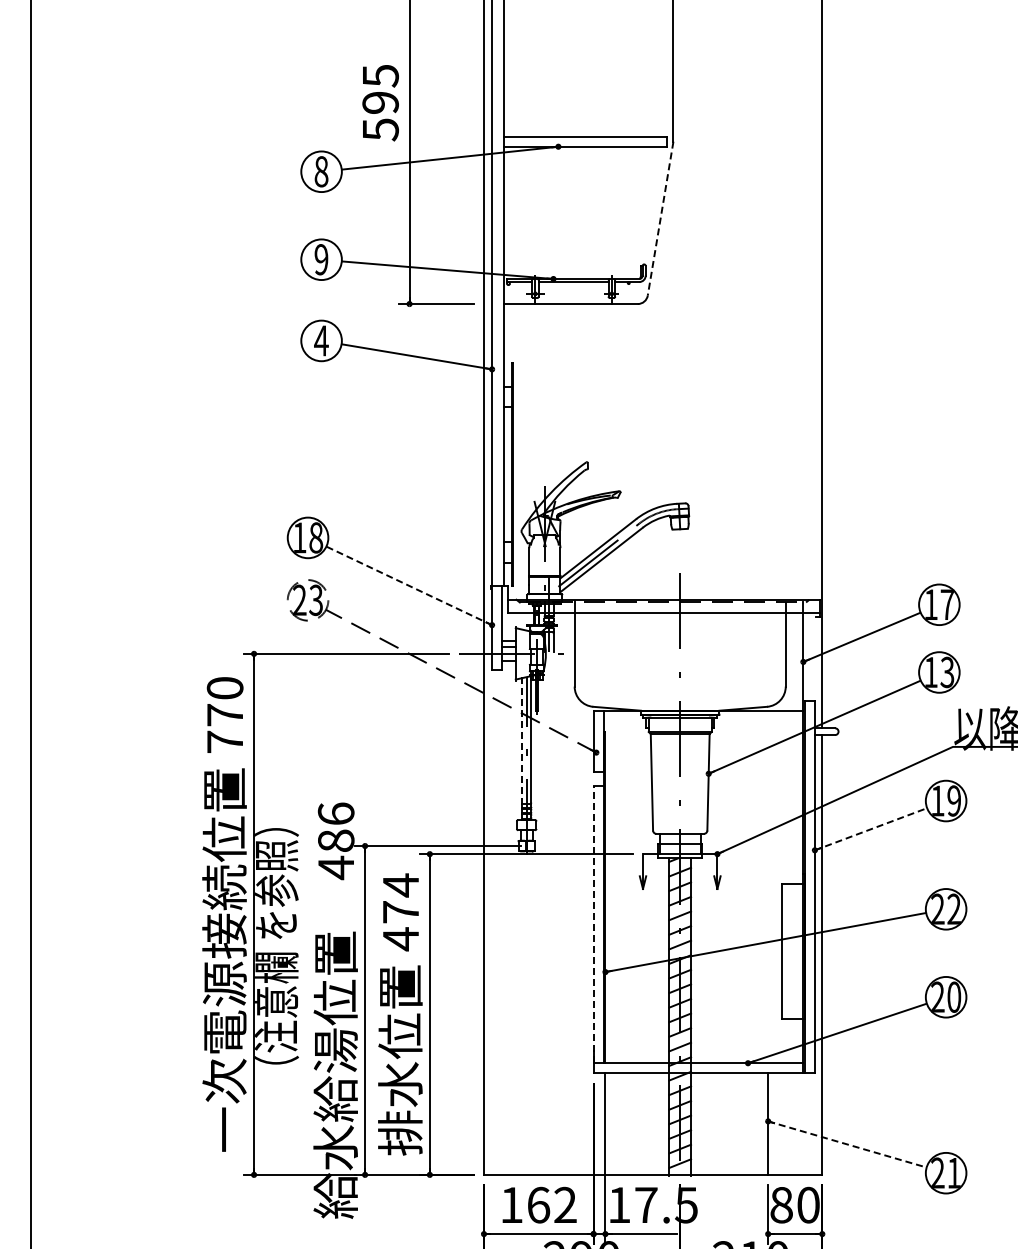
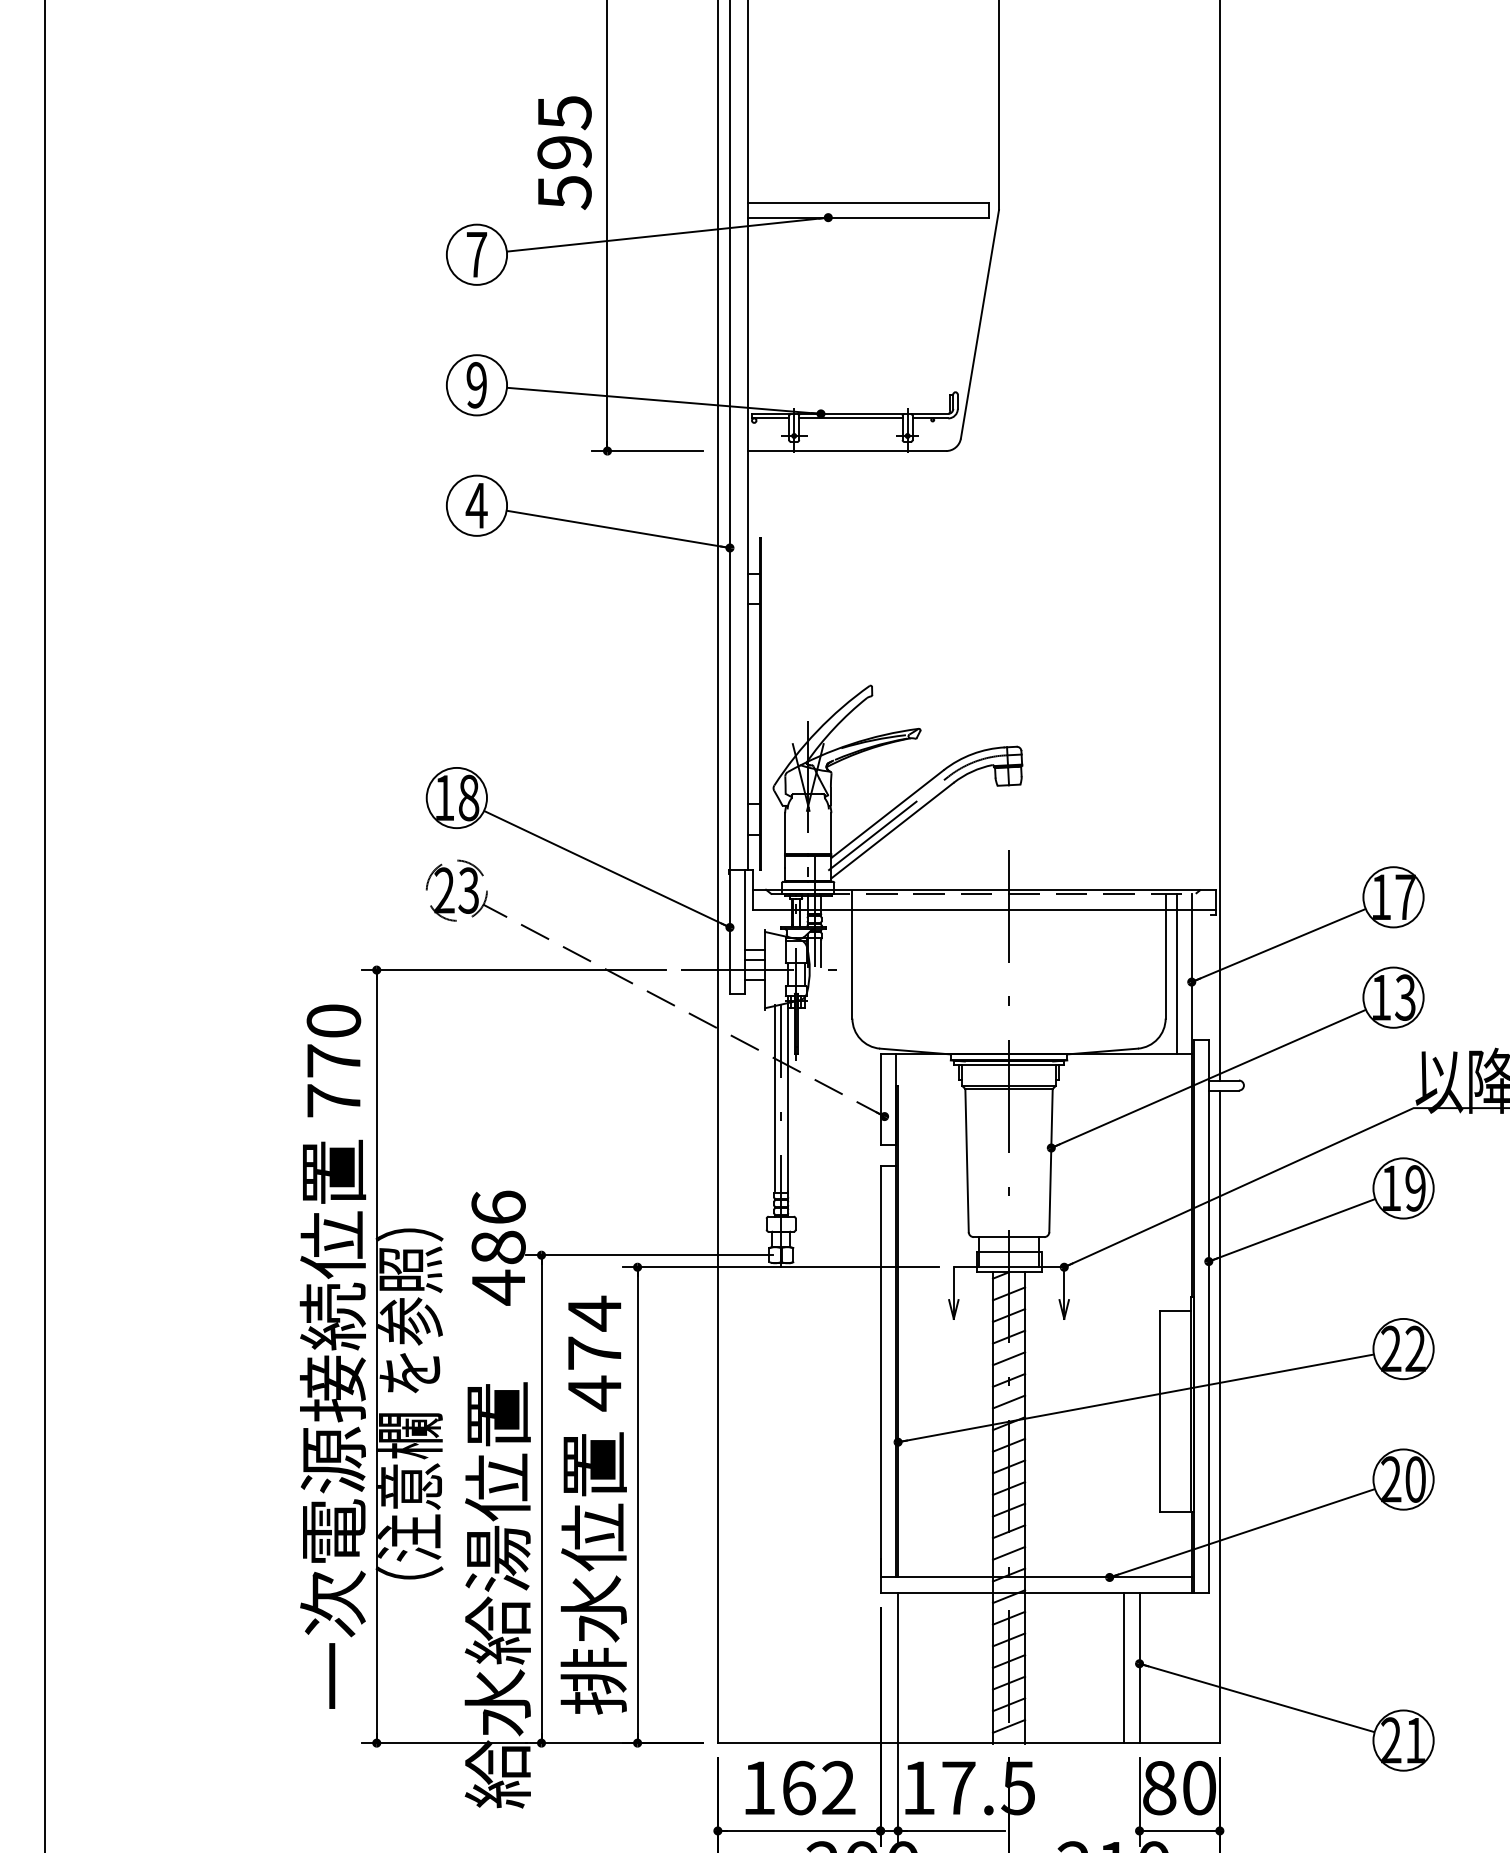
text: (321, 171) -> (476, 254), 8 -> 7
line: (660, 219) -> (979, 325), dashed -> solid
line: (409, 585) -> (607, 868), dashed -> solid
line: (793, 656) -> (1177, 973), added
line: (522, 739) -> (775, 1097), dashed -> solid
line: (871, 829) -> (1292, 1230), dashed -> solid
line: (593, 924) -> (880, 1371), dashed -> solid
line: (758, 1123) -> (1125, 1666), added
line: (847, 1144) -> (1257, 1698), dashed -> solid

